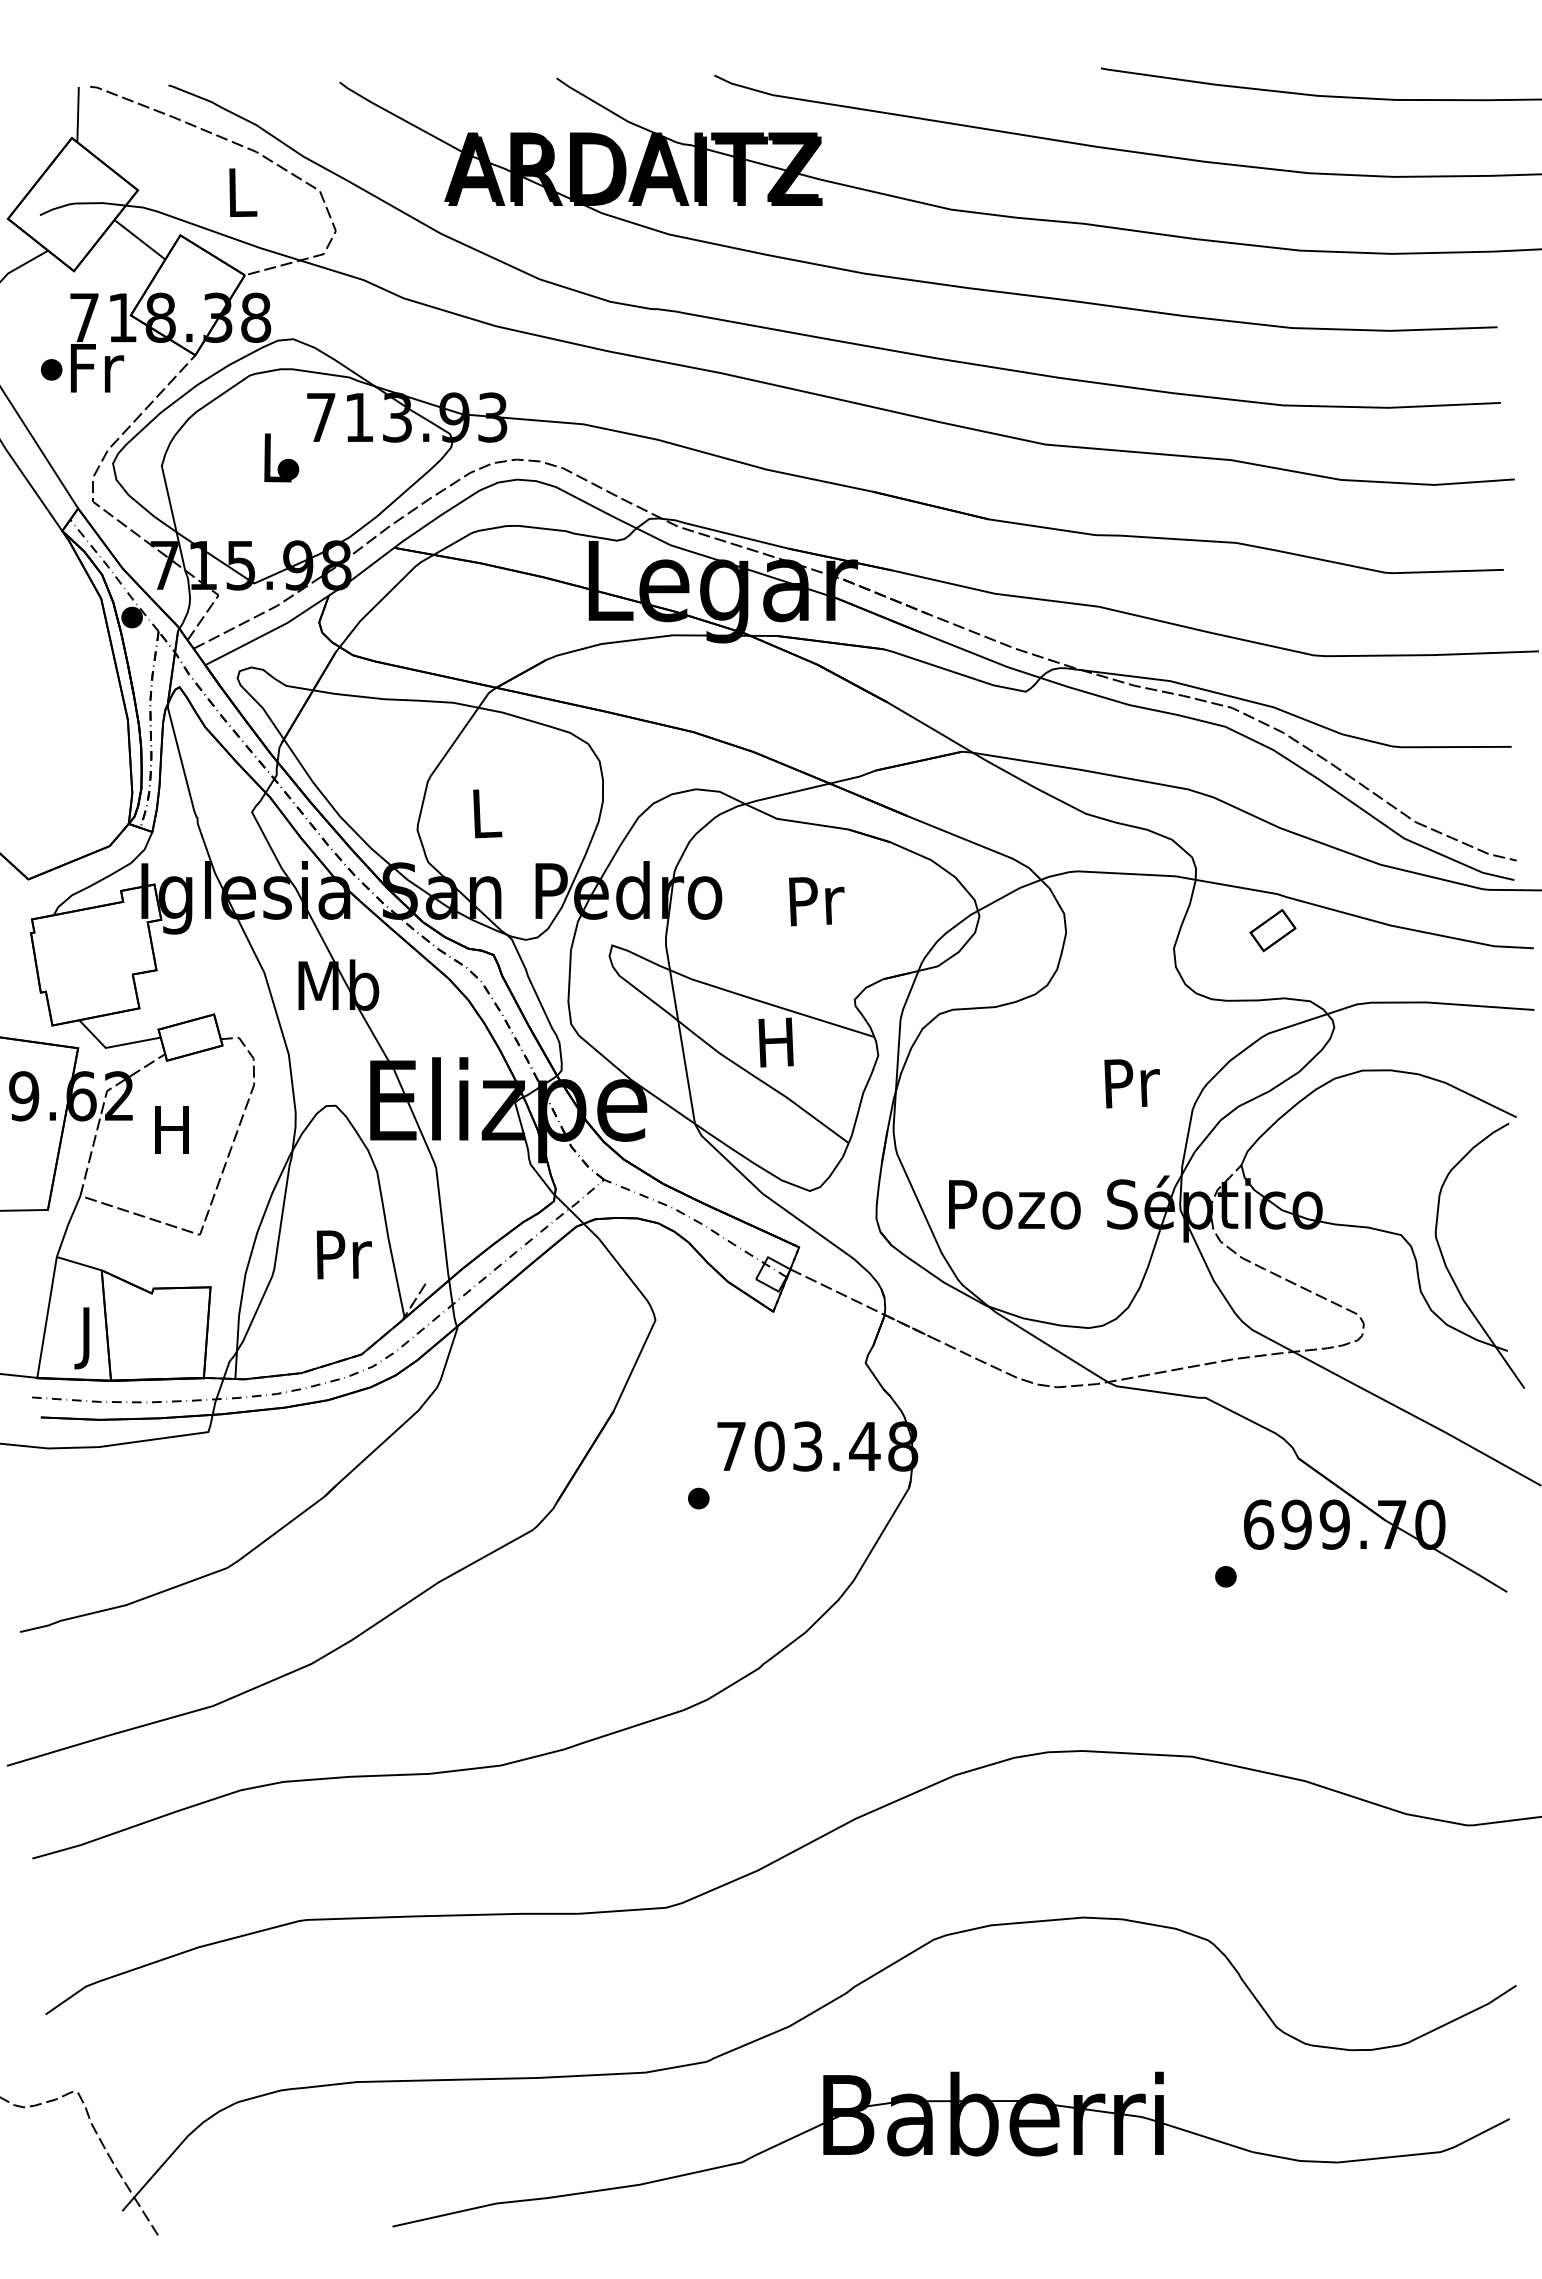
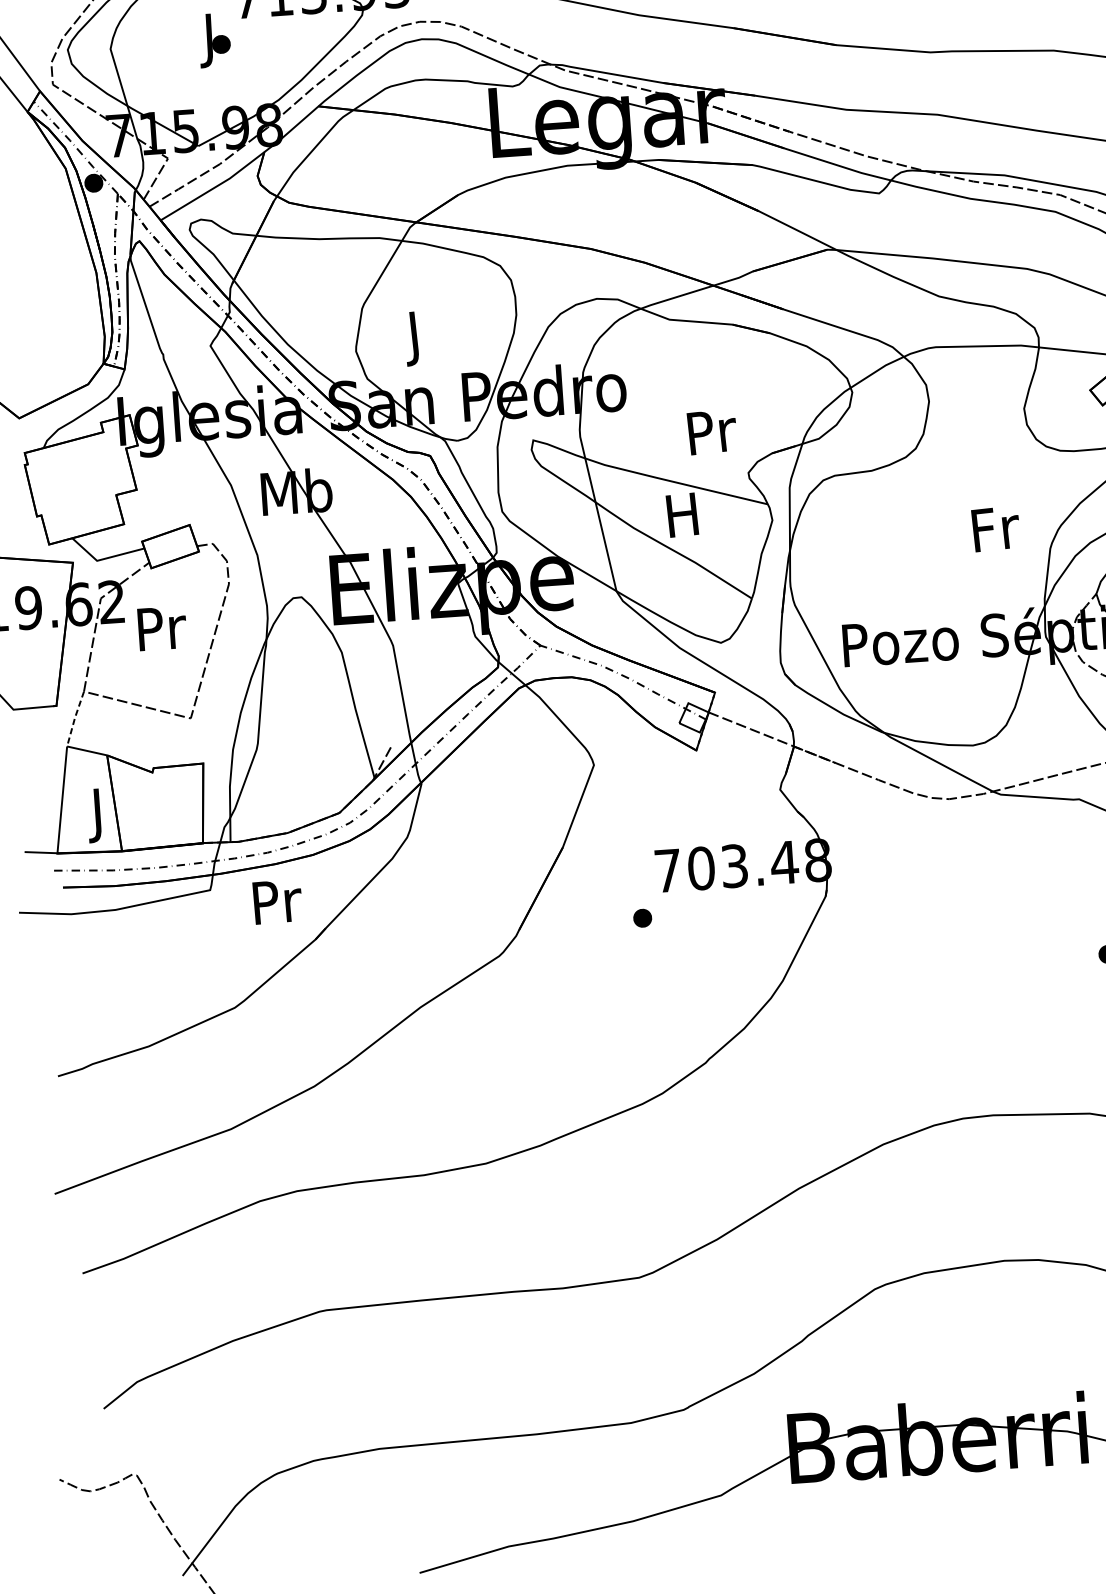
text: (277, 464) -> (211, 40), L -> J
text: (487, 820) -> (416, 338), L -> J
text: (816, 901) -> (712, 432), moved
text: (1131, 1083) -> (995, 529), Pr -> Fr
text: (174, 1129) -> (162, 627), H -> Pr
line: (67, 1225) -> (74, 718), solid -> dashed
text: (343, 1254) -> (276, 901), moved

